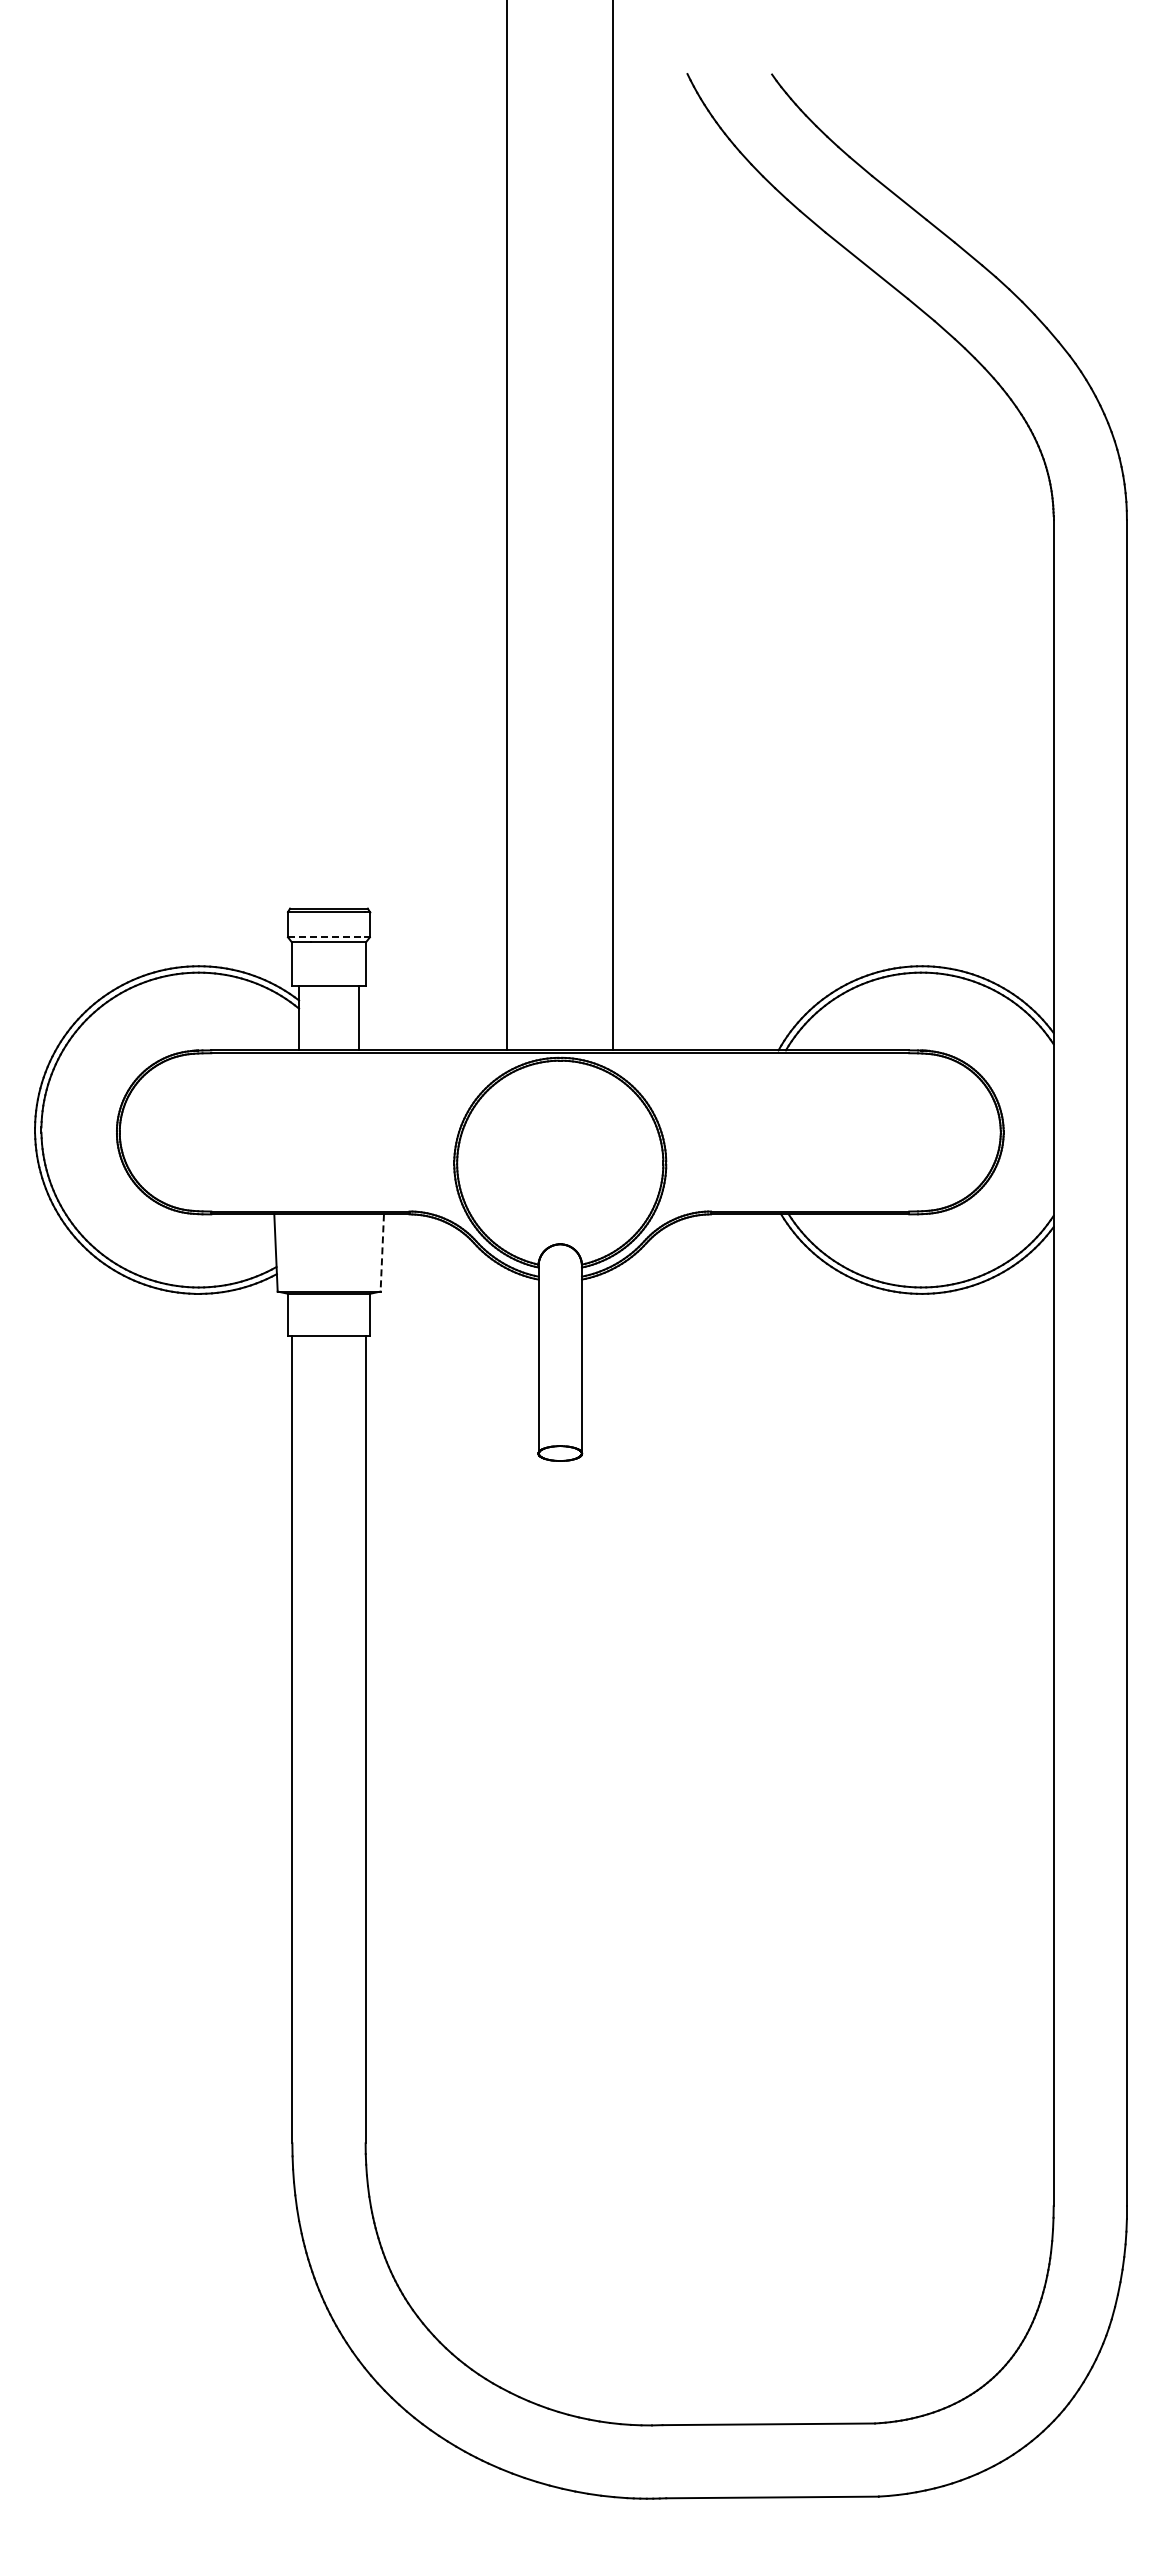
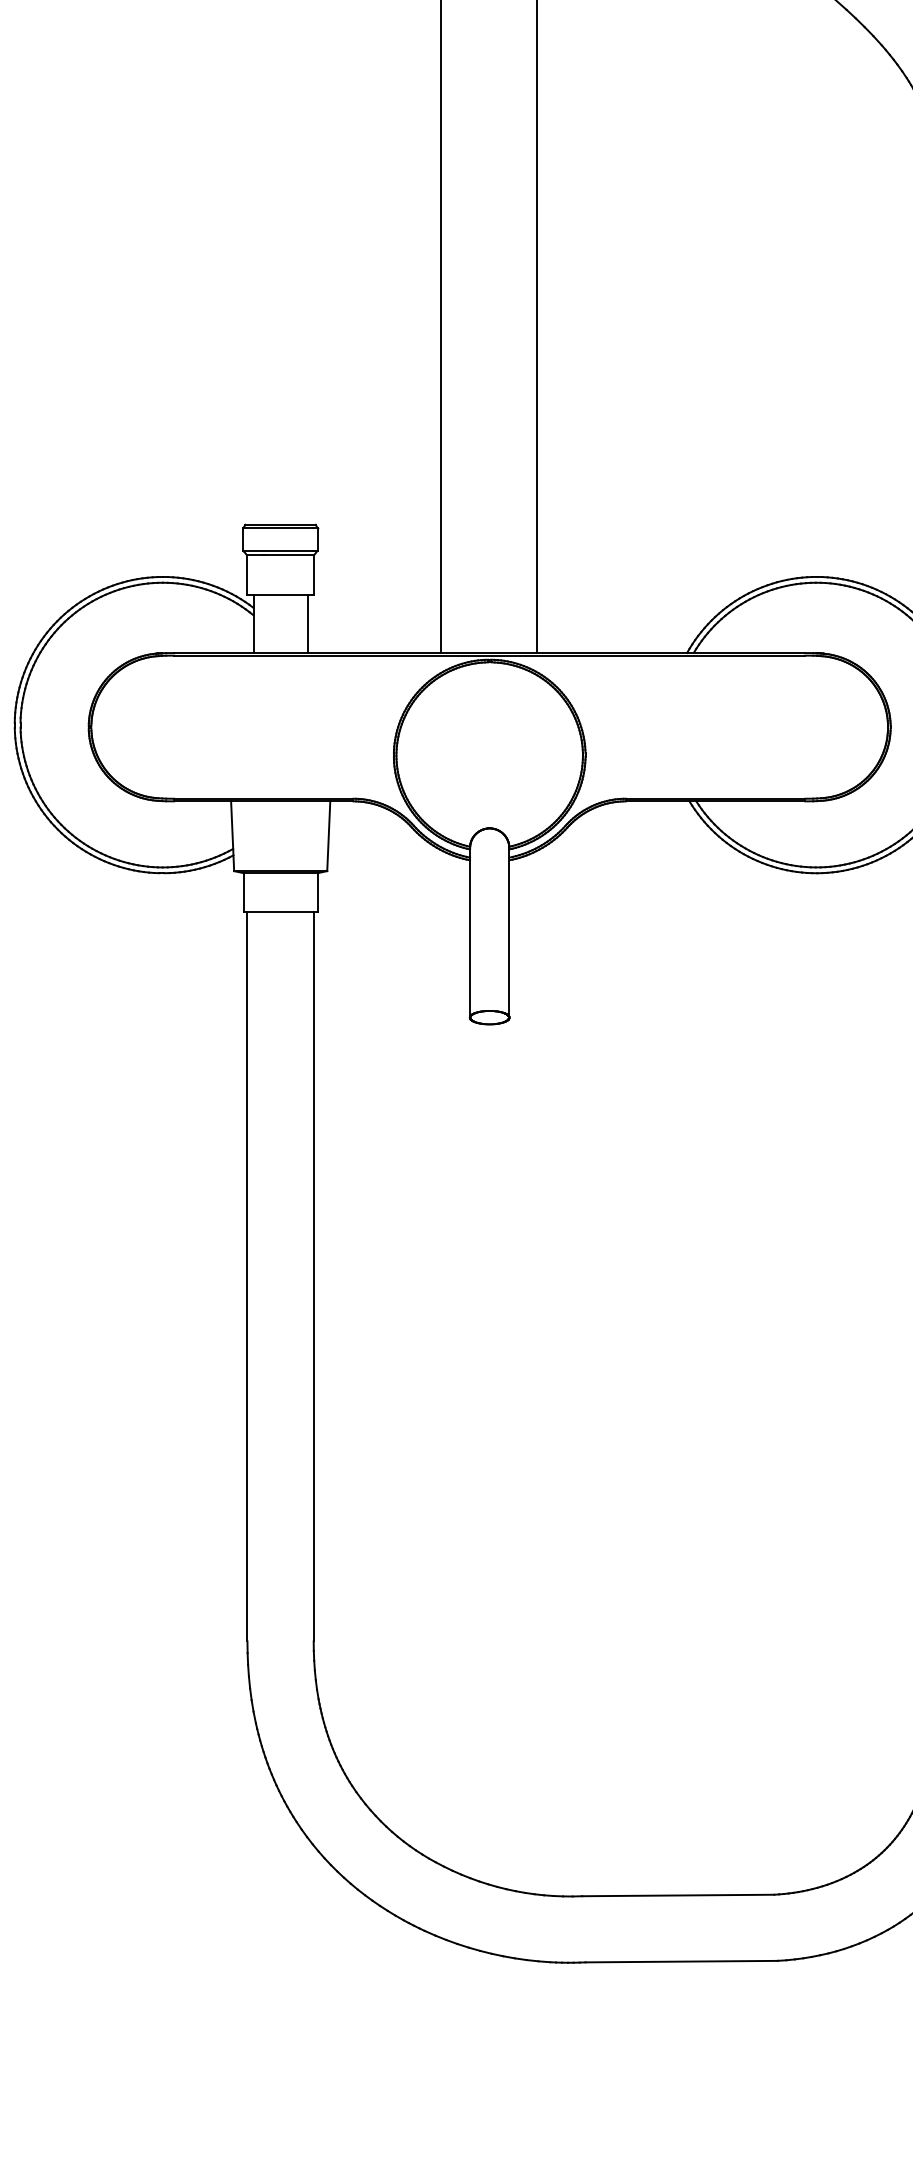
line: (326, 937) -> (278, 550), dashed -> solid
line: (382, 1252) -> (328, 835), dashed -> solid

